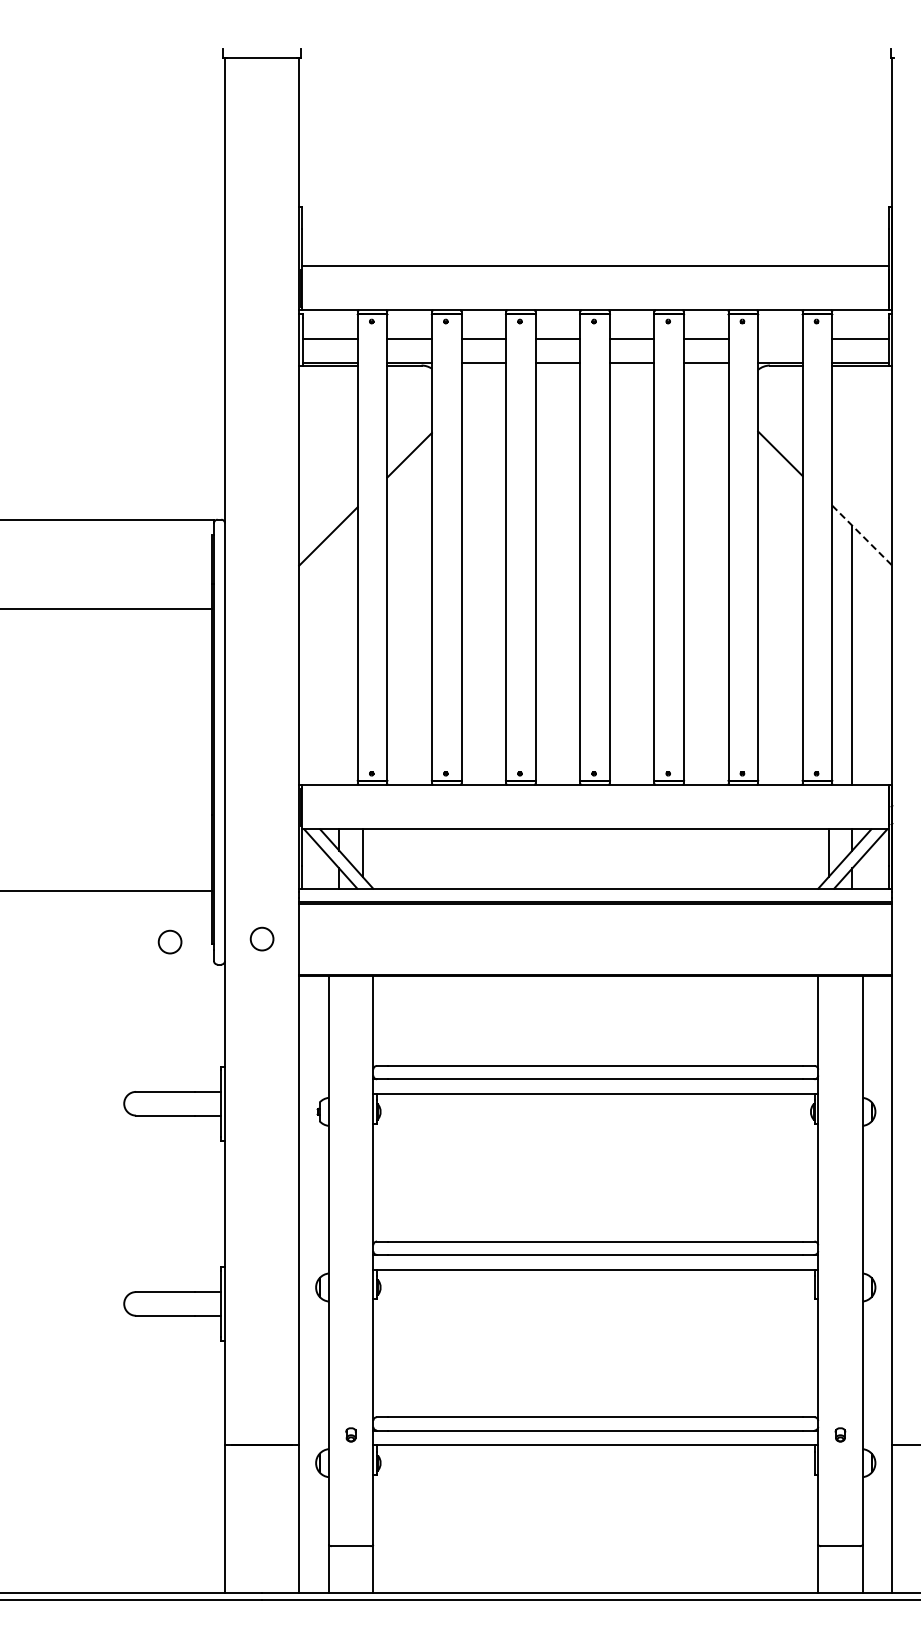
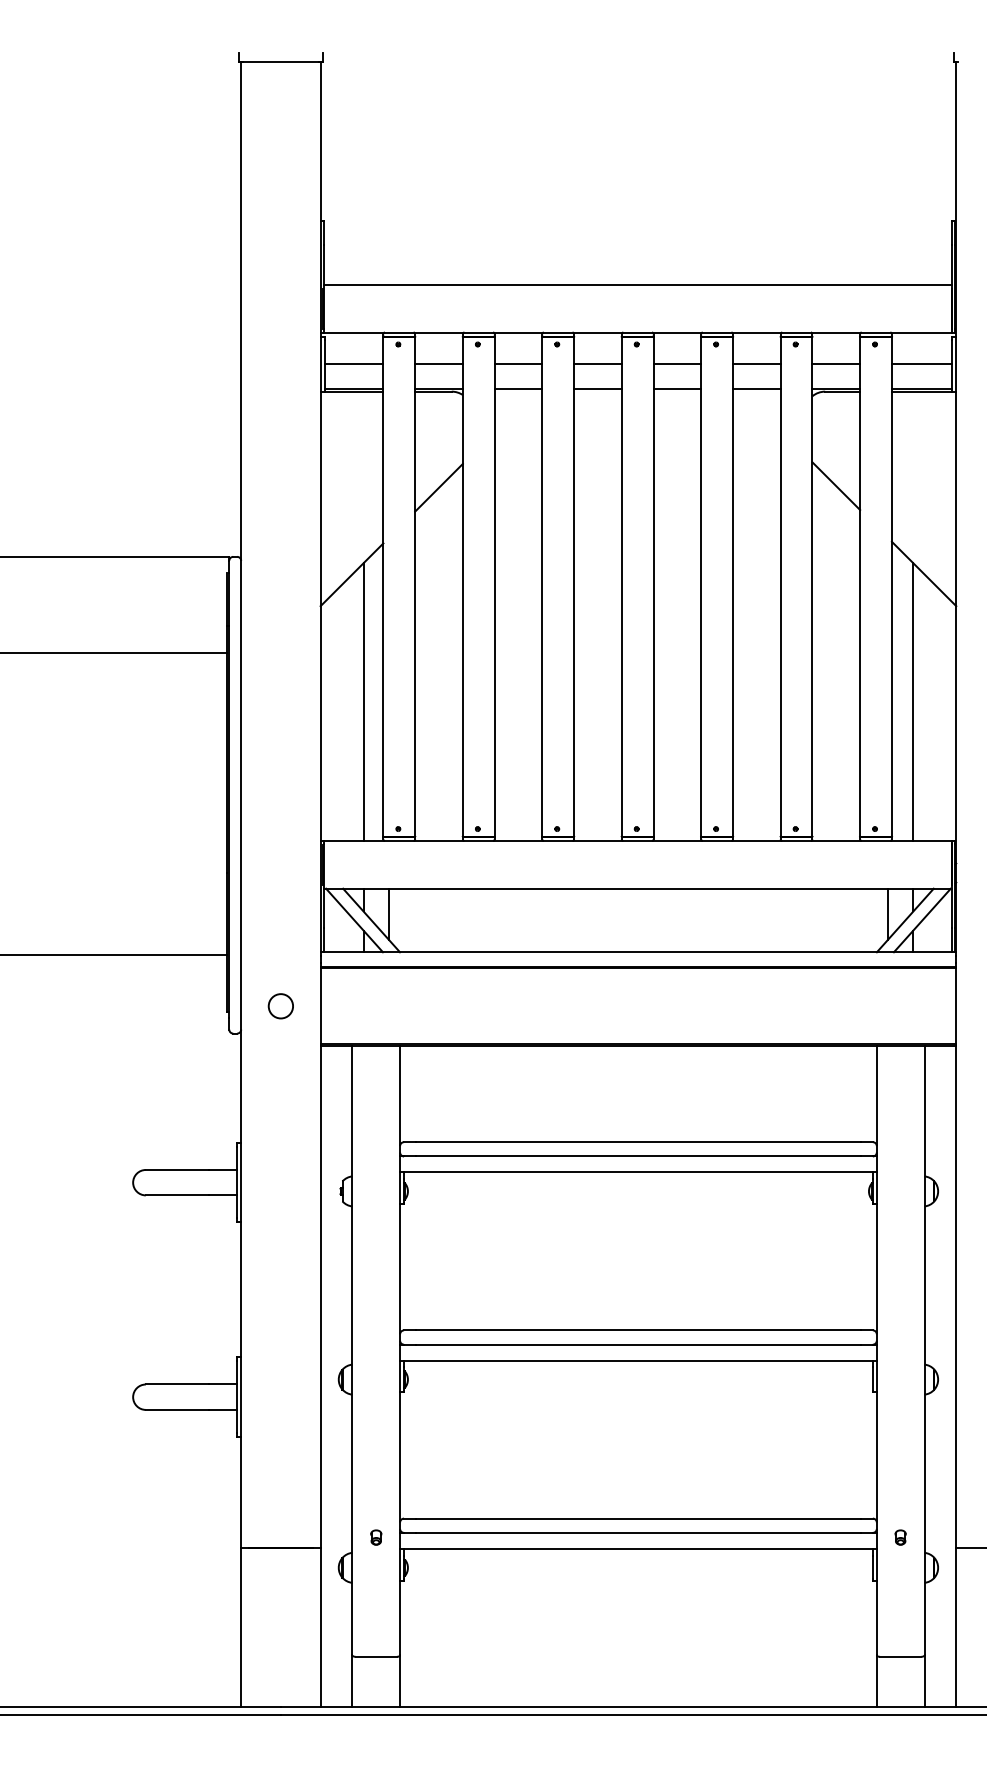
line: (780, 339) -> (836, 363), added
line: (862, 536) -> (924, 574), dashed -> solid
line: (339, 654) -> (363, 701), added
circle: (169, 941) -> (181, 1008), removed

